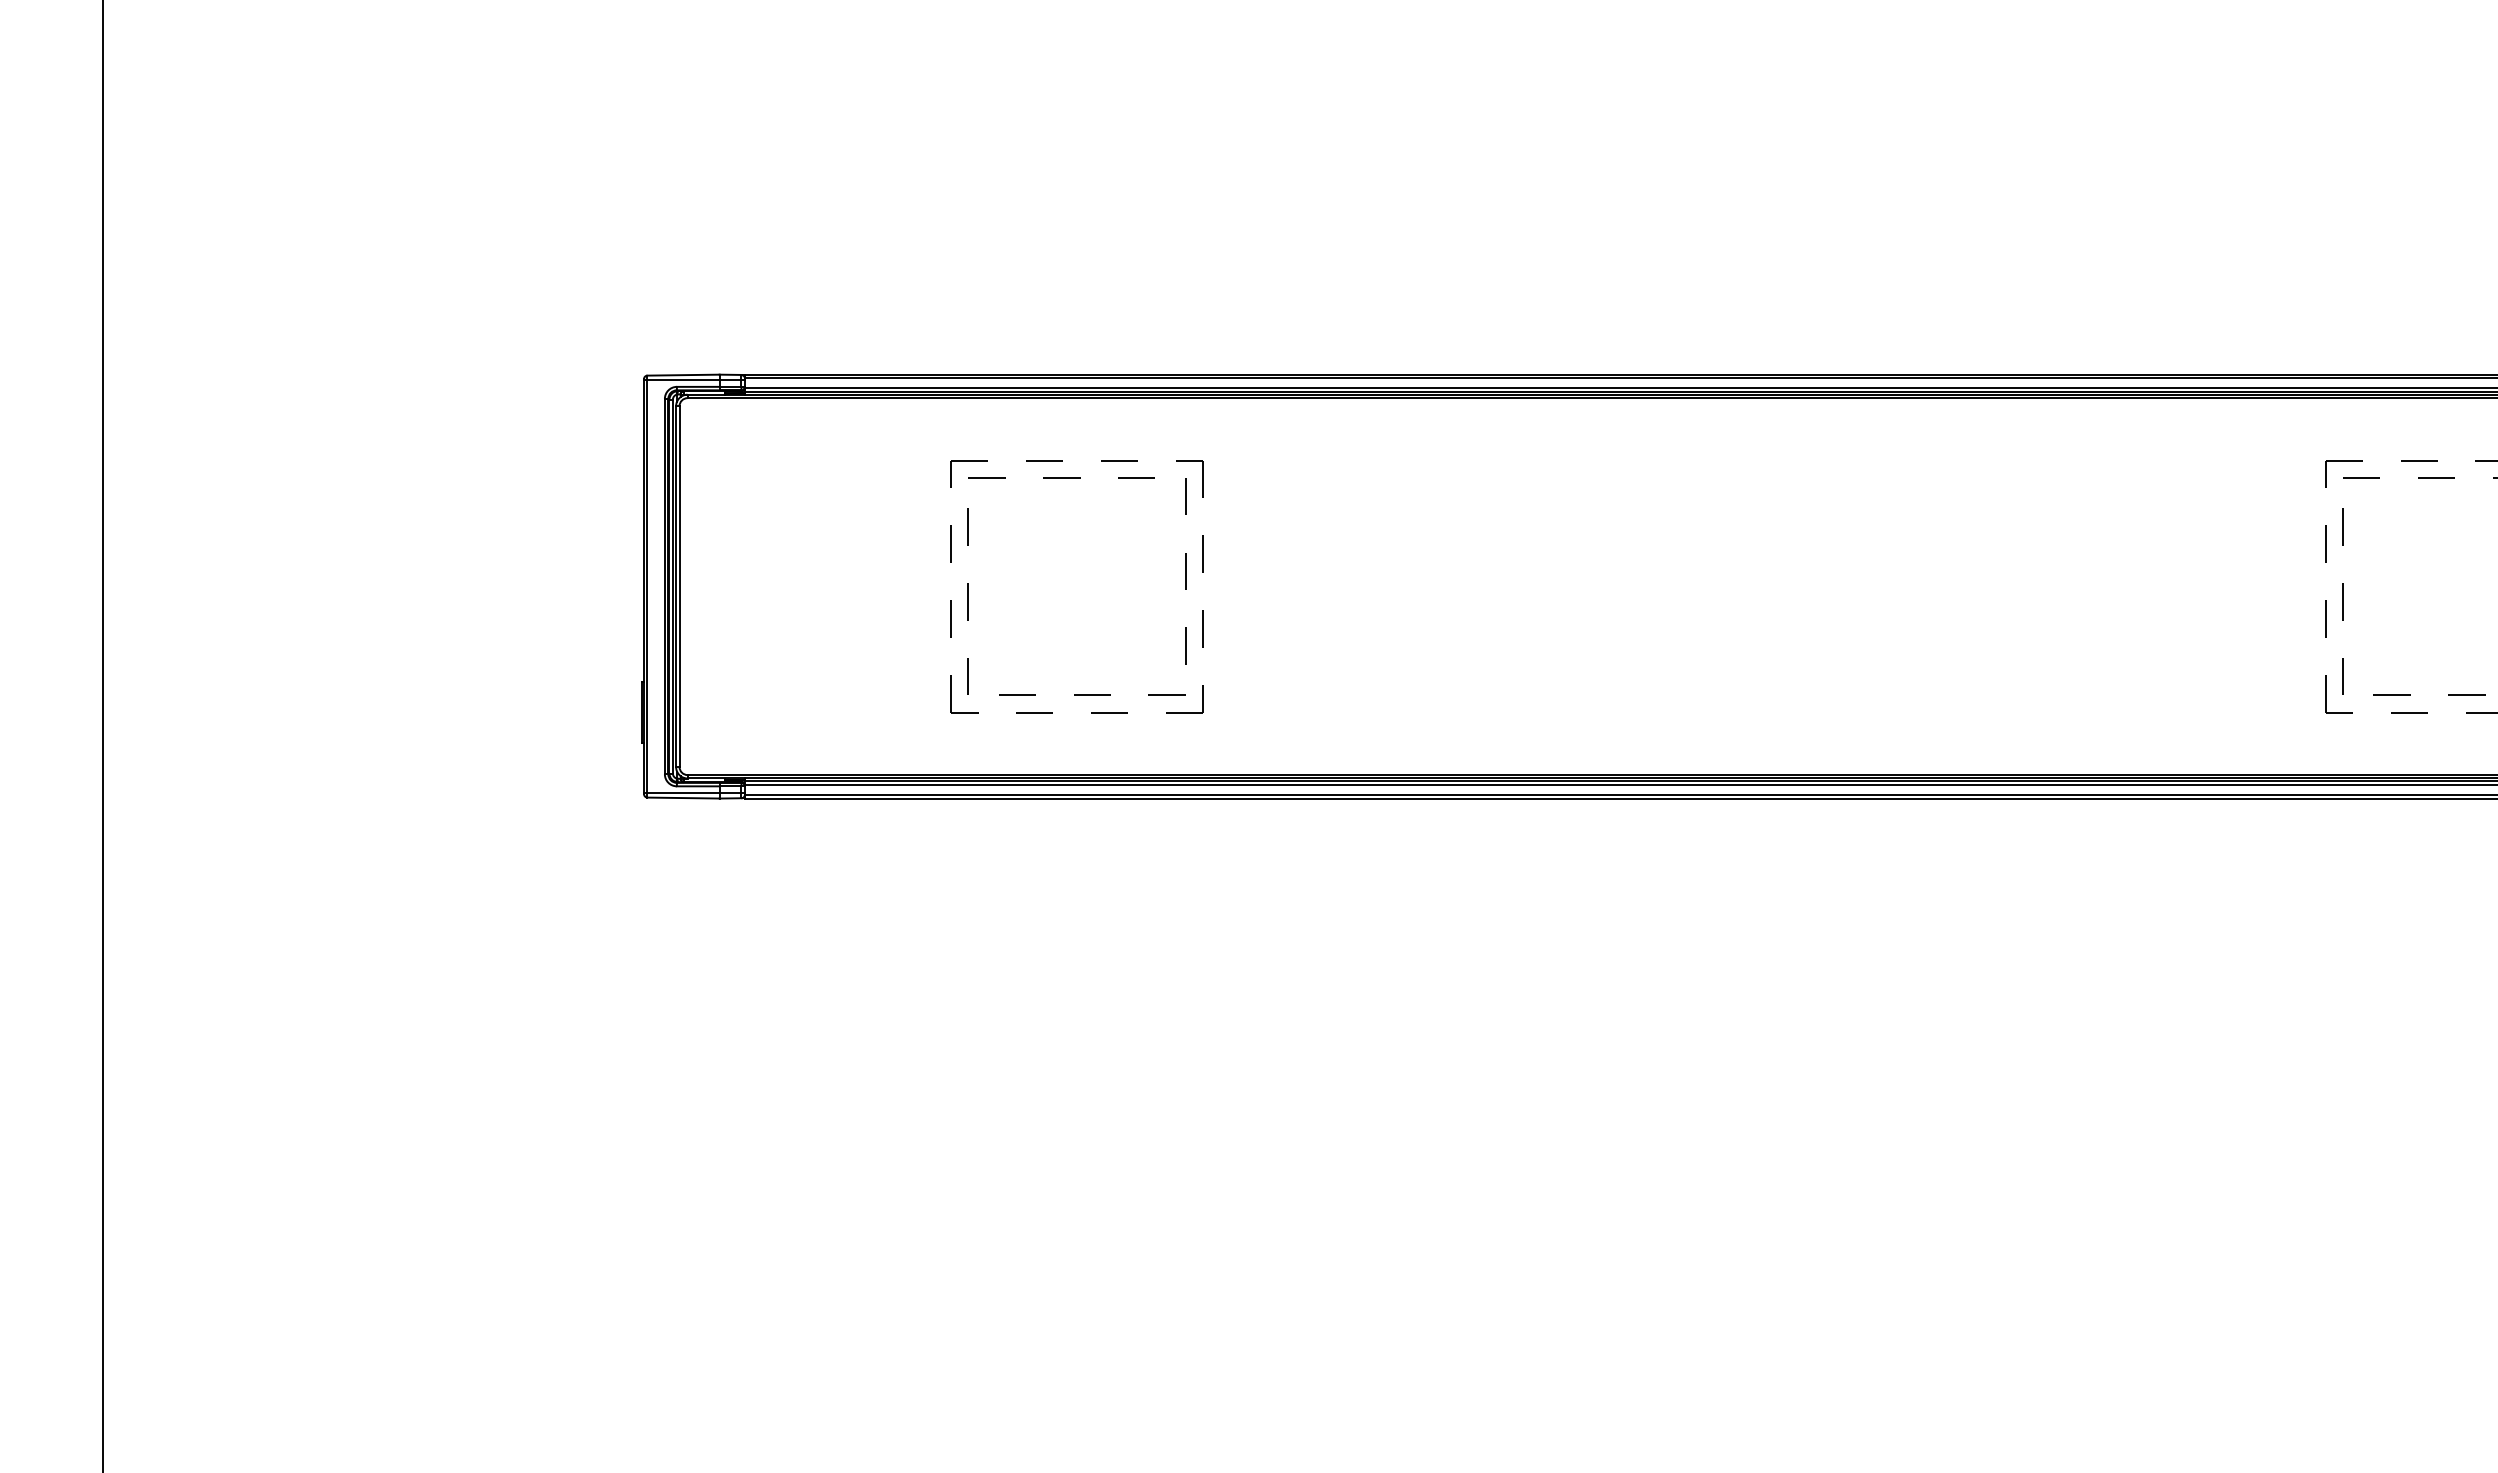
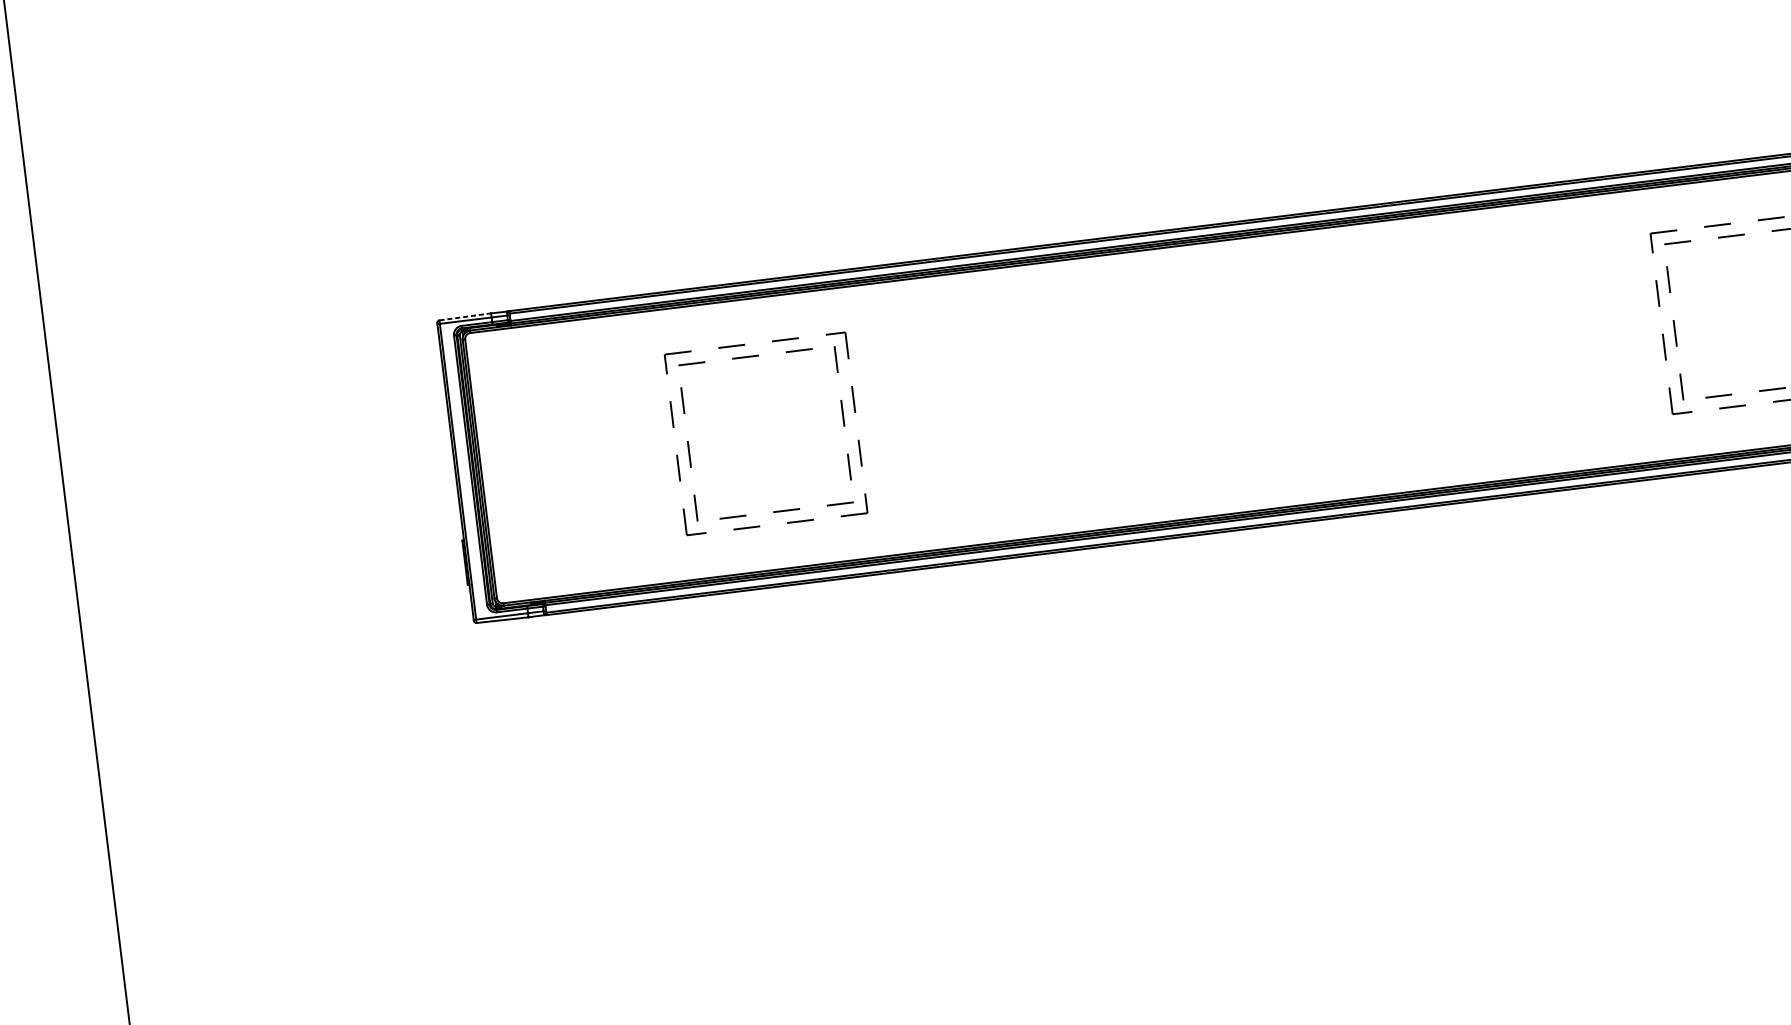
line: (684, 375) -> (466, 317), solid -> dashed

